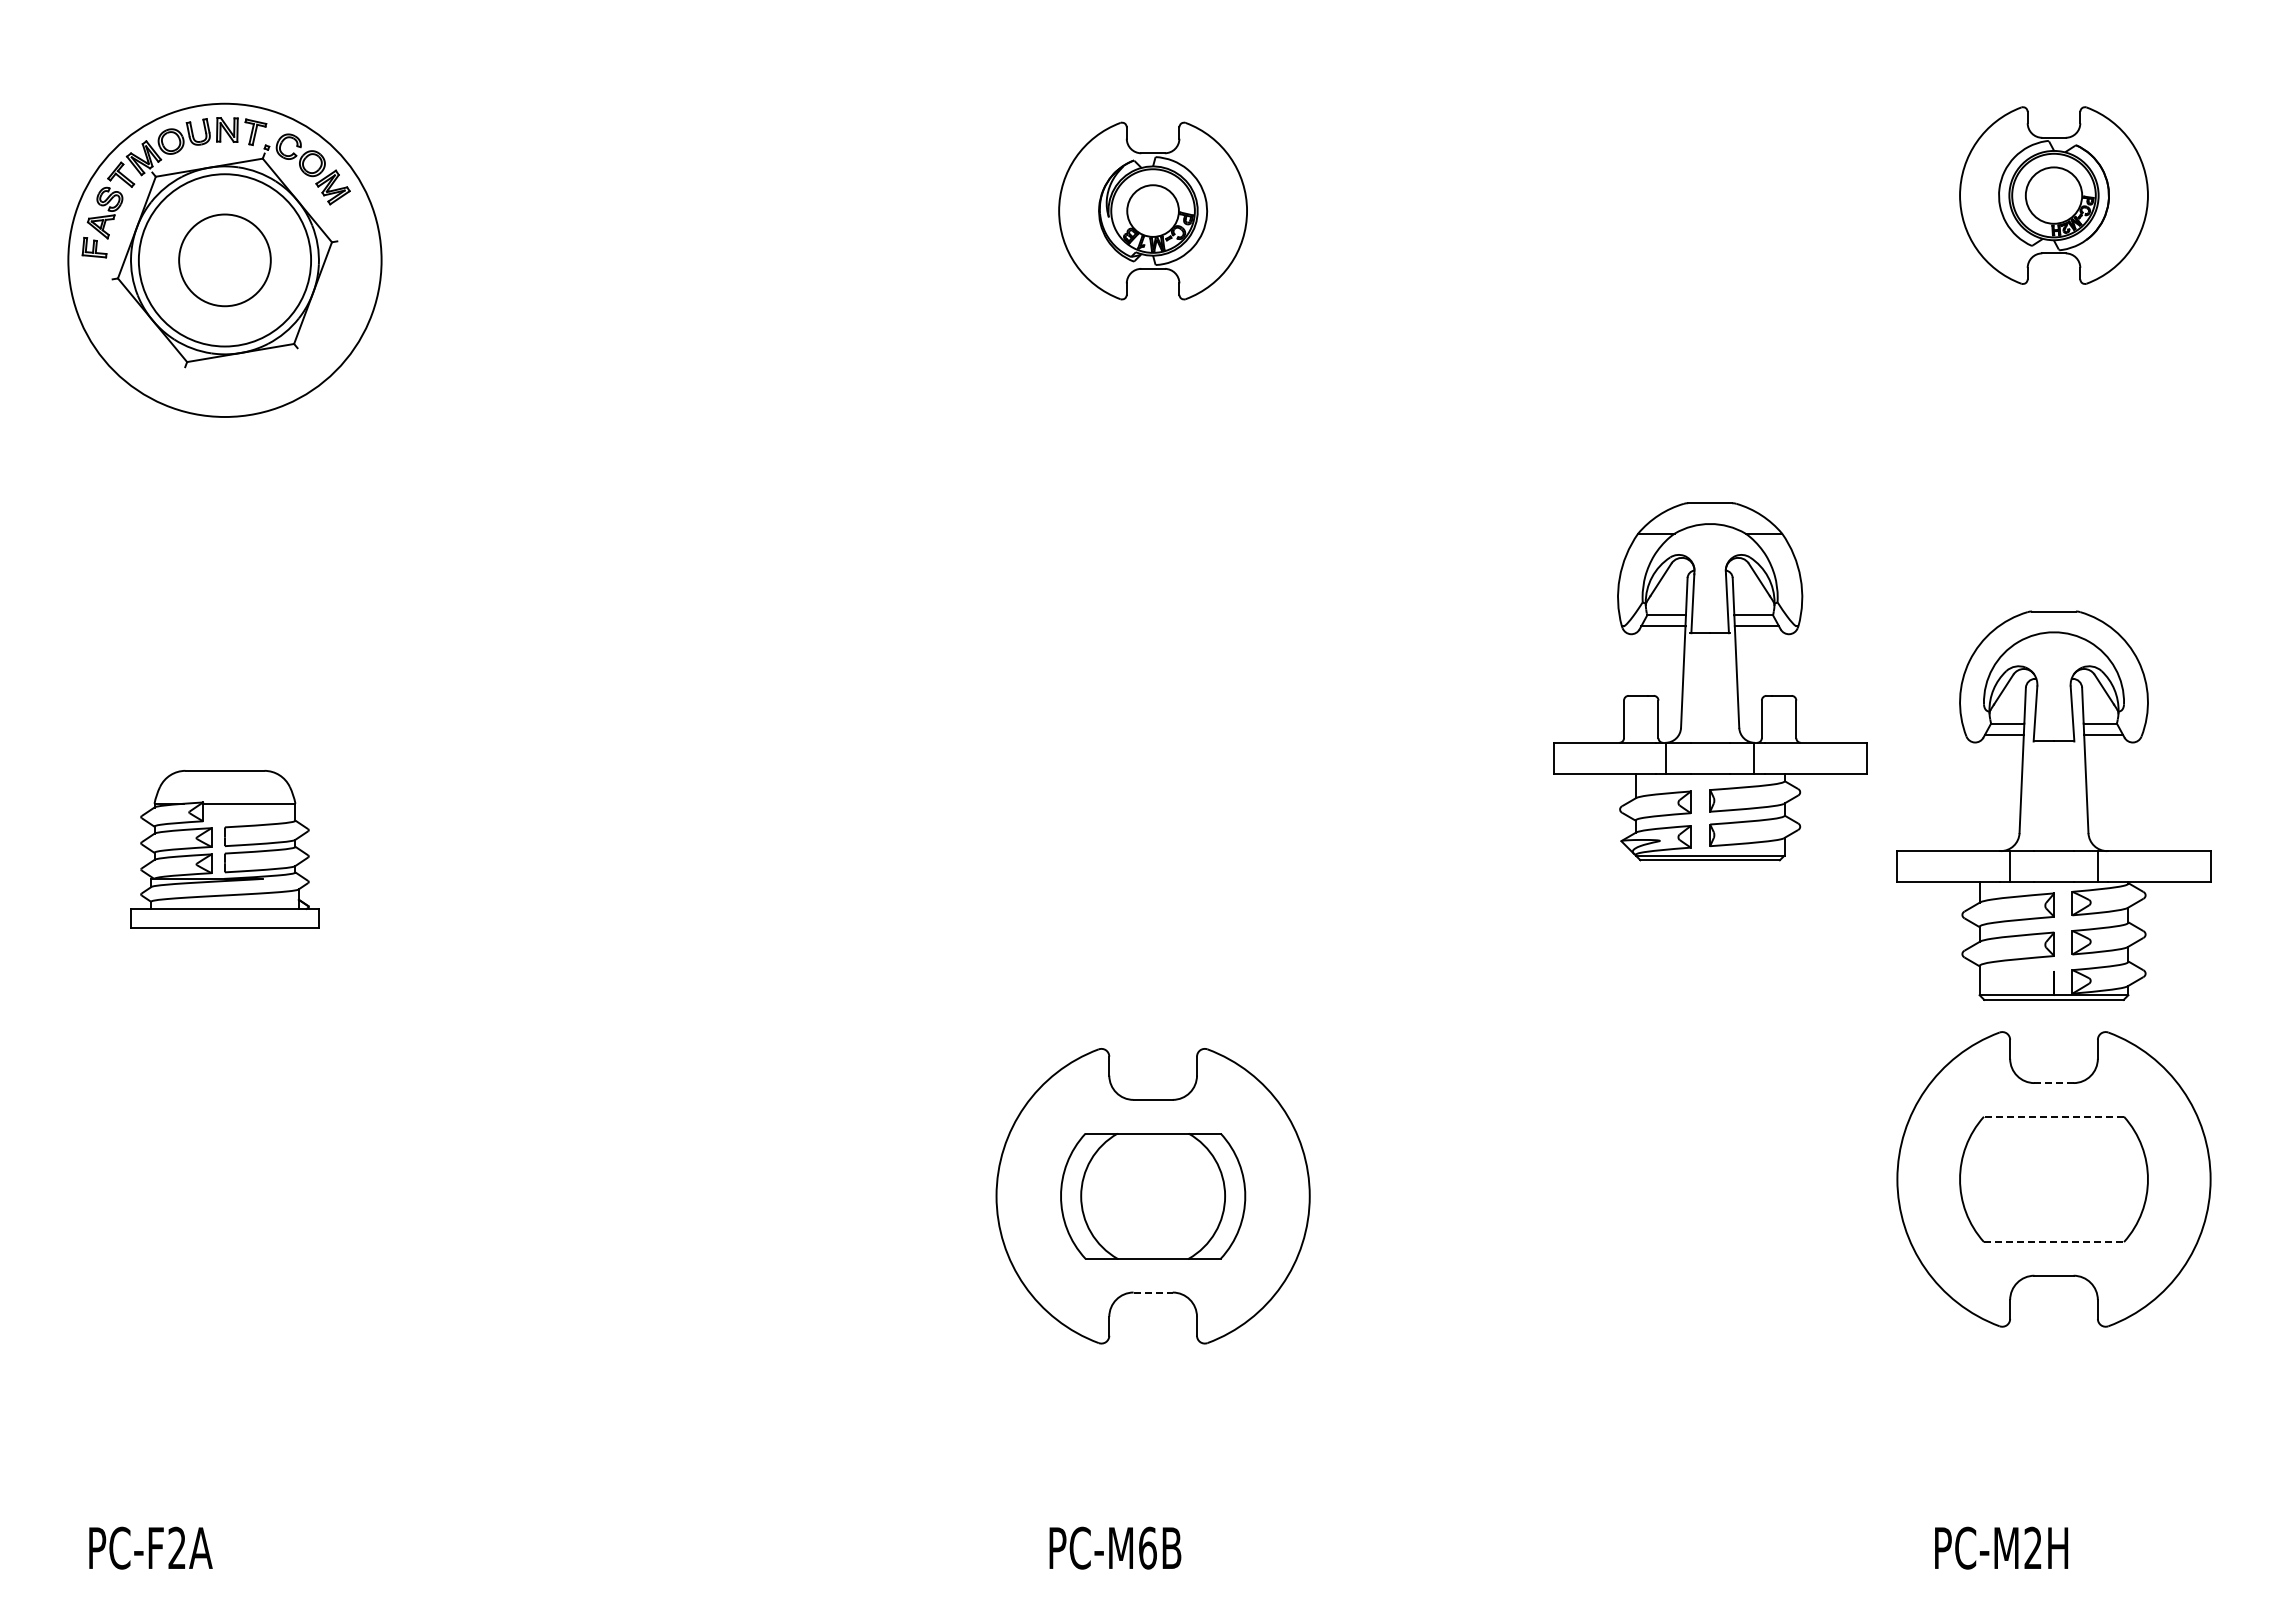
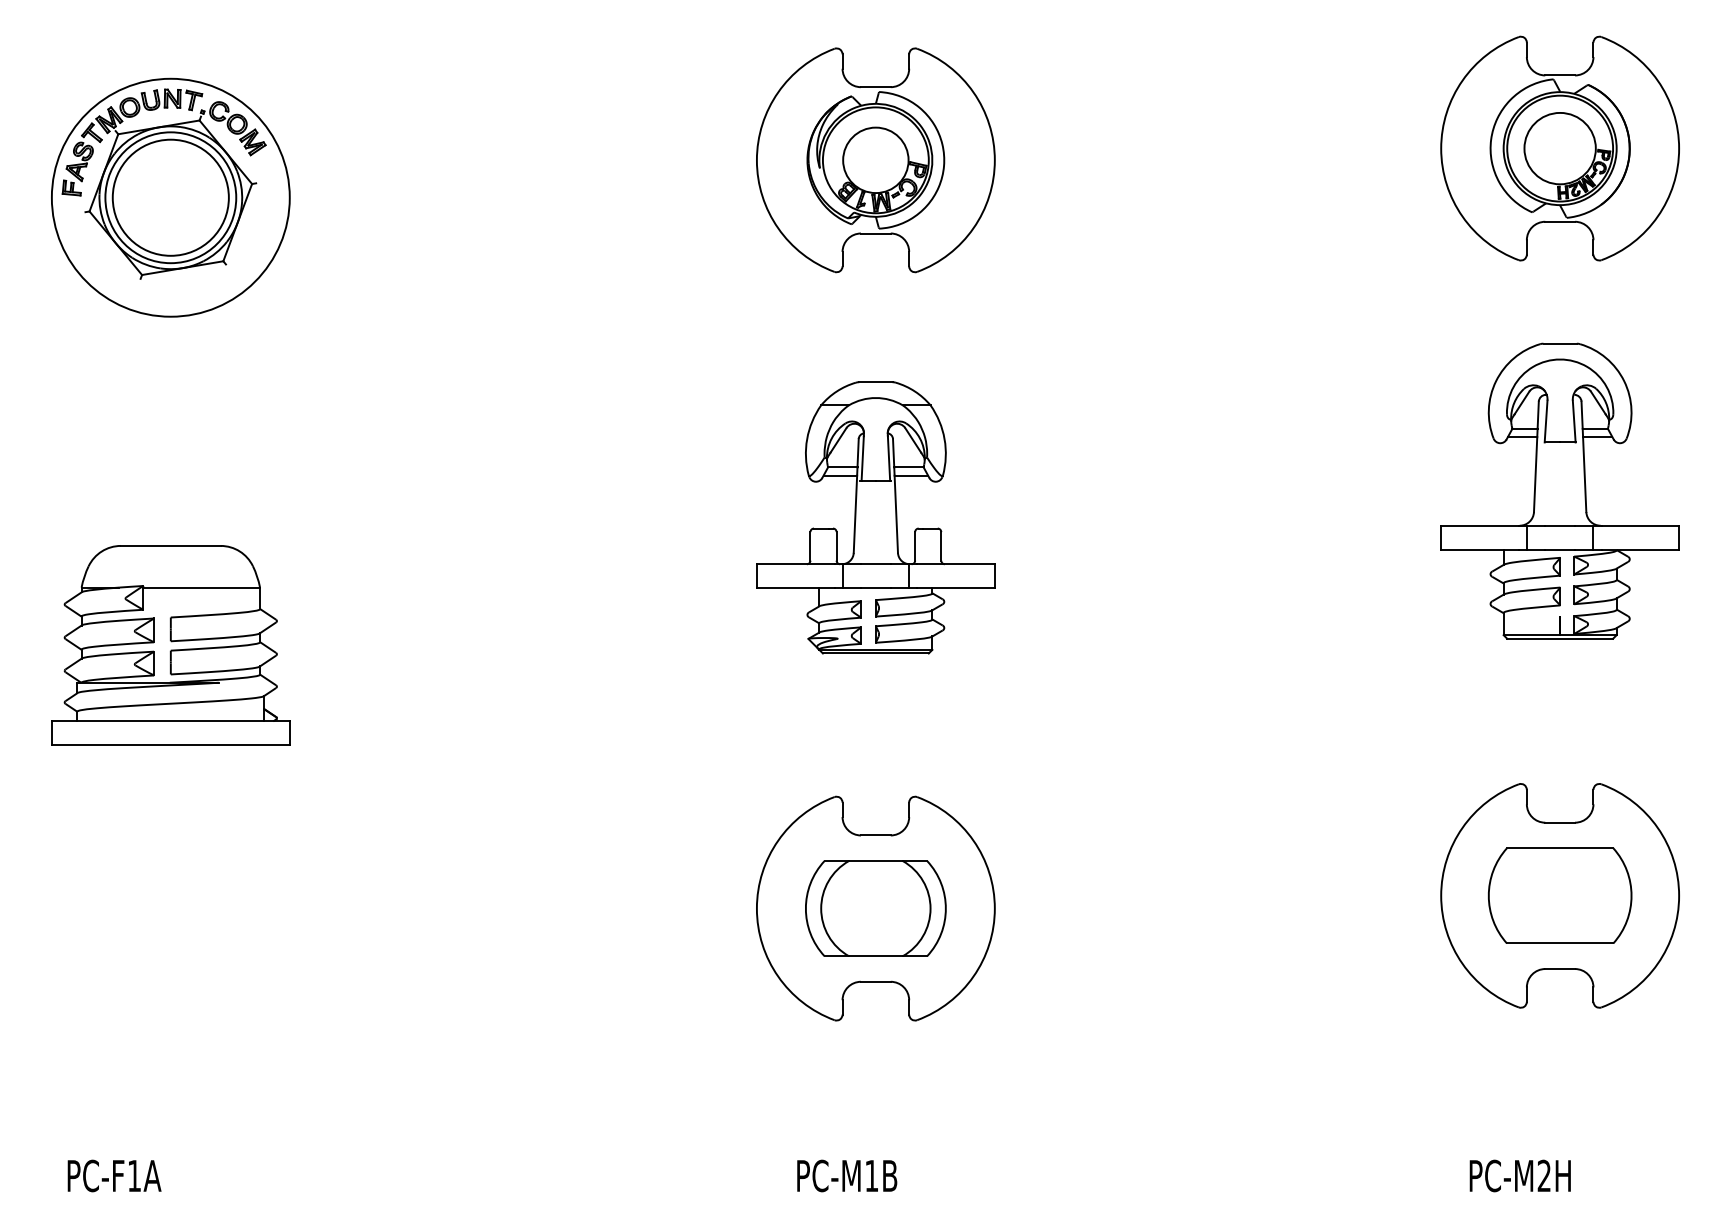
part: (2053, 195) -> (1559, 148), size x1.67
part: (1152, 210) -> (875, 159), size x1.67
circle: (224, 259) -> (170, 197), size x1.67
part: (1710, 681) -> (876, 517), moved
part: (2053, 805) -> (1559, 491), moved
part: (224, 848) -> (170, 644), size x1.67
line: (2054, 1083) -> (1560, 823), dashed -> solid
line: (2053, 1116) -> (1559, 848), dashed -> solid
line: (2054, 1242) -> (1560, 943), dashed -> solid
line: (1153, 1292) -> (876, 981), dashed -> solid
text: (176, 1547) -> (134, 1175), PC-F2A -> PC-F1A
text: (1147, 1547) -> (871, 1175), PC-M6B -> PC-M1B

